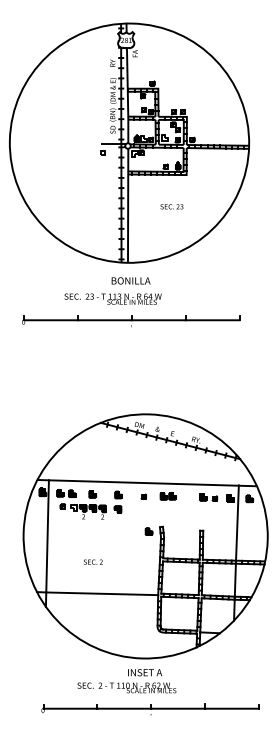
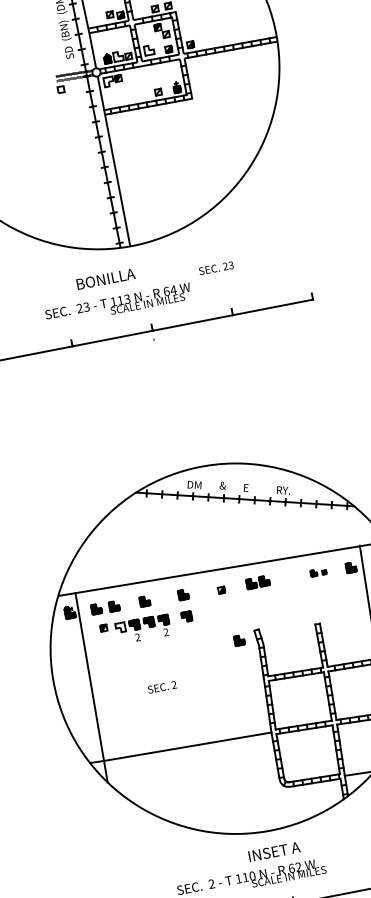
text: (171, 206) -> (215, 267), moved
text: (130, 280) -> (104, 278), moved
part: (208, 497) -> (318, 572), size x0.6
text: (93, 561) -> (162, 686), moved

